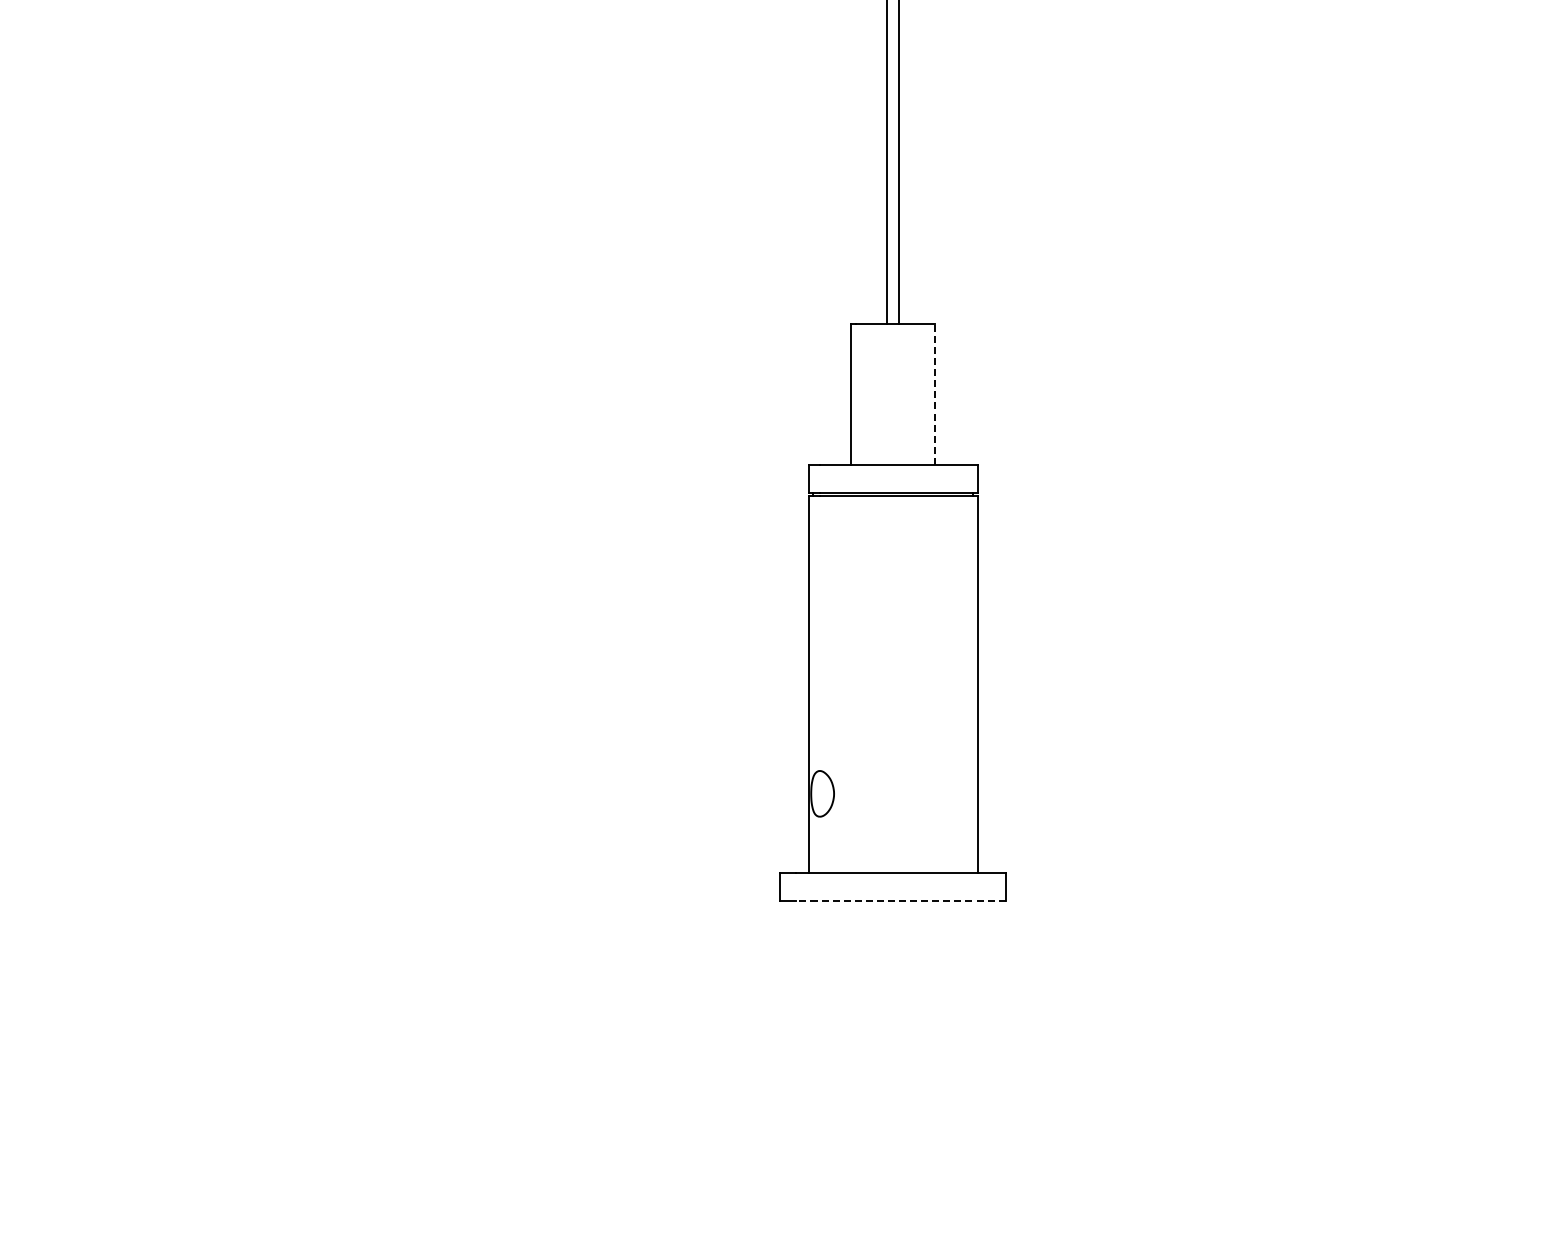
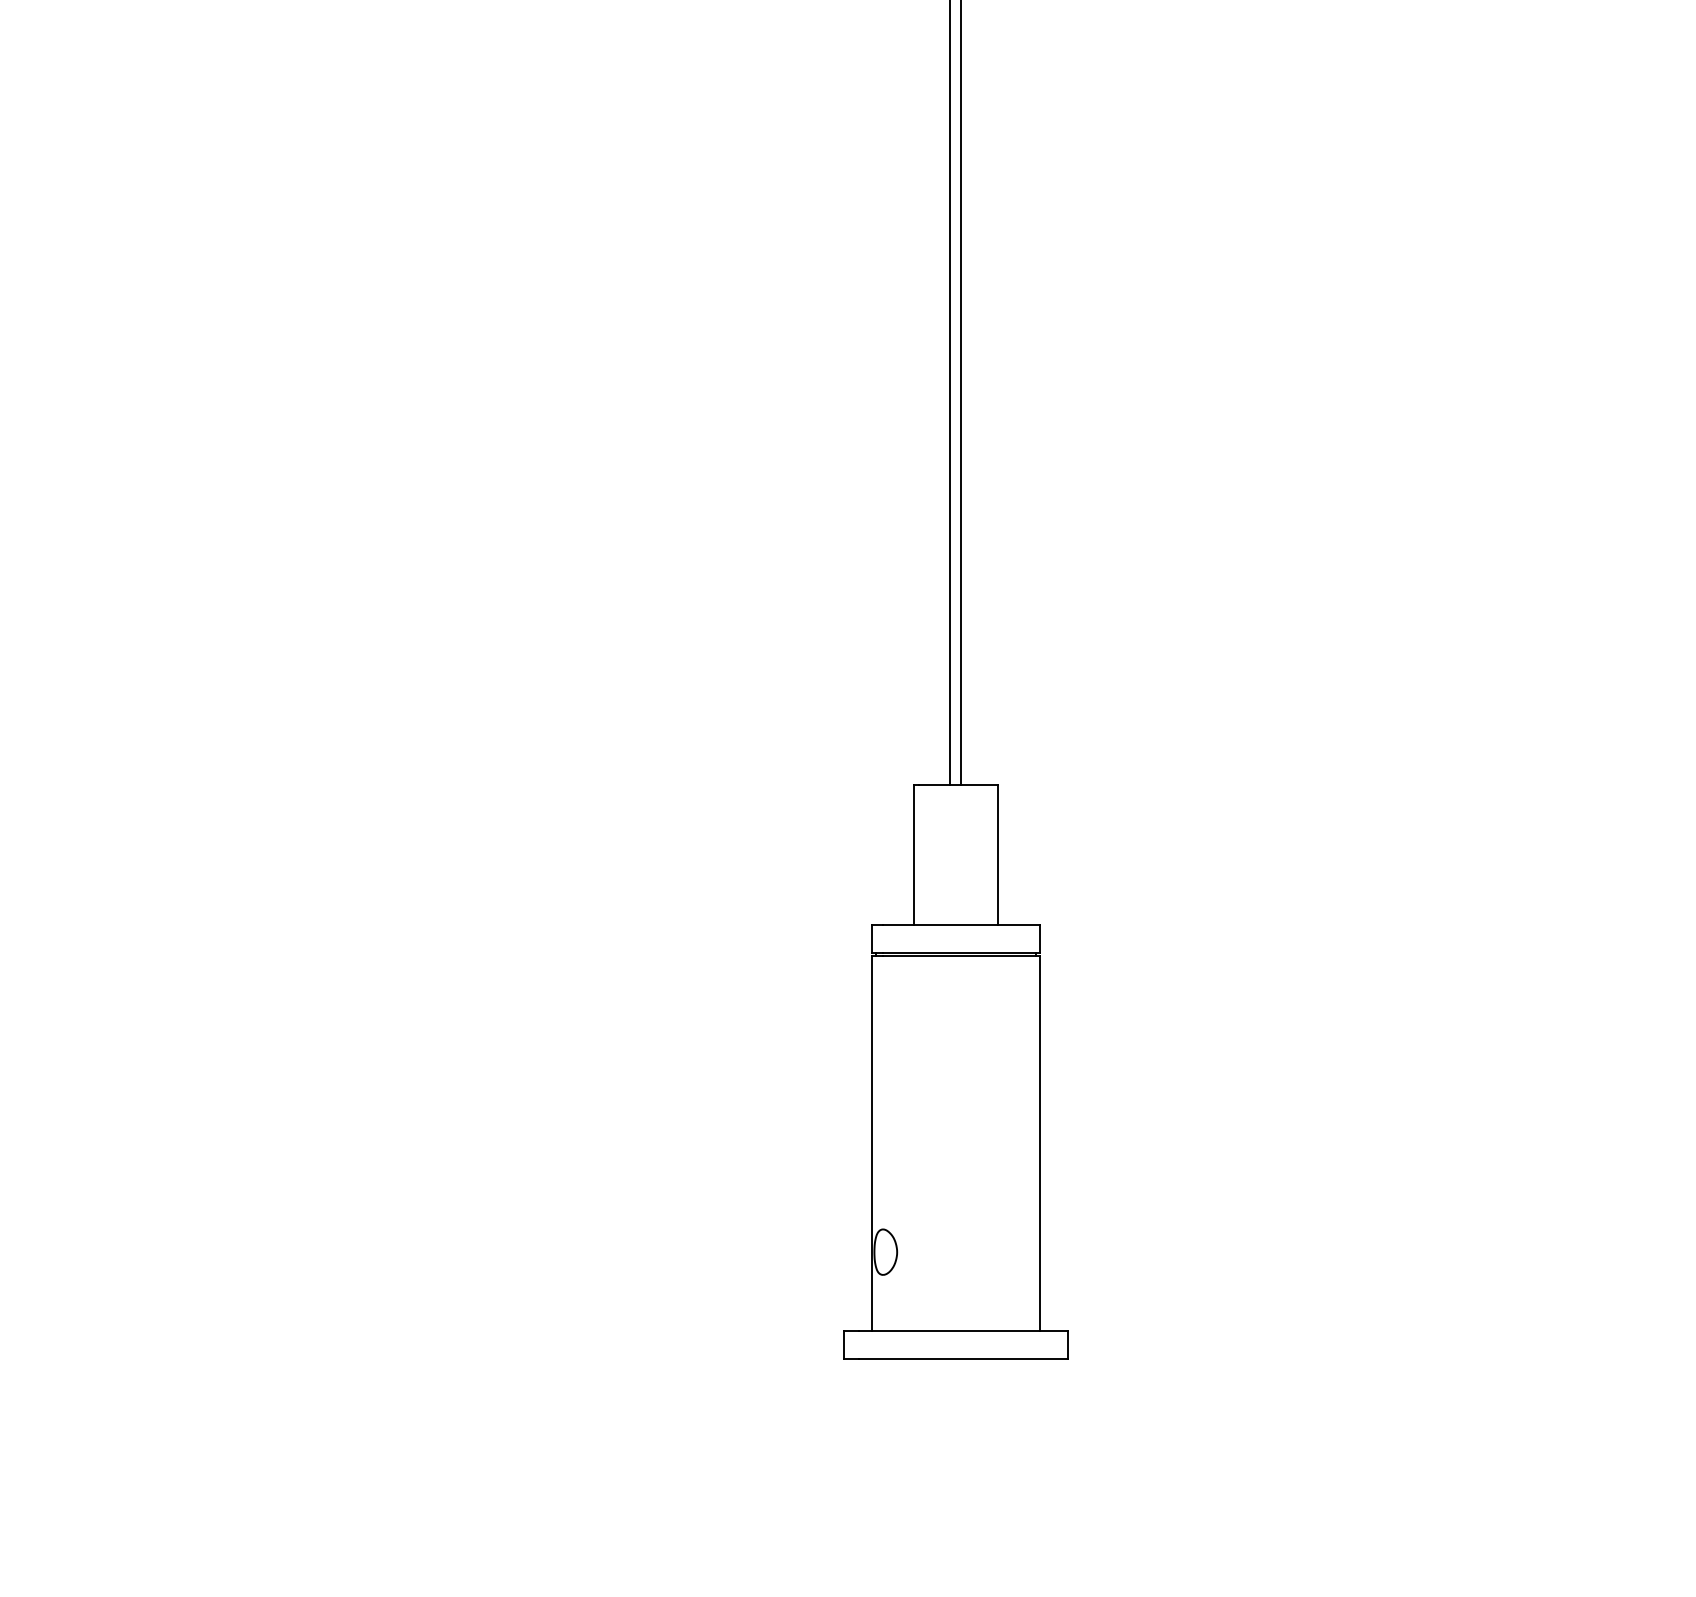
line: (935, 394) -> (997, 855), dashed -> solid
line: (899, 900) -> (962, 1358), dashed -> solid

